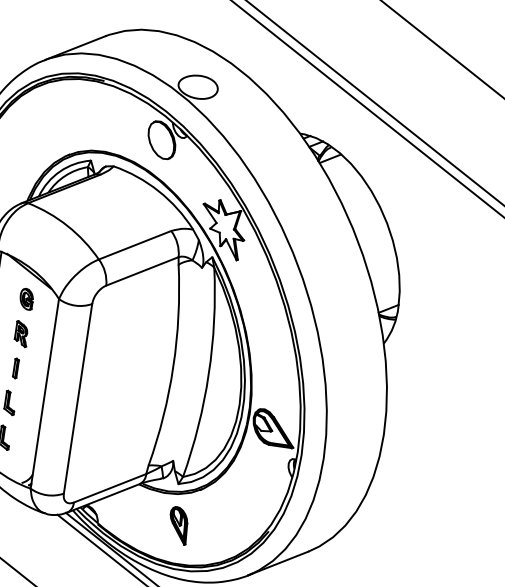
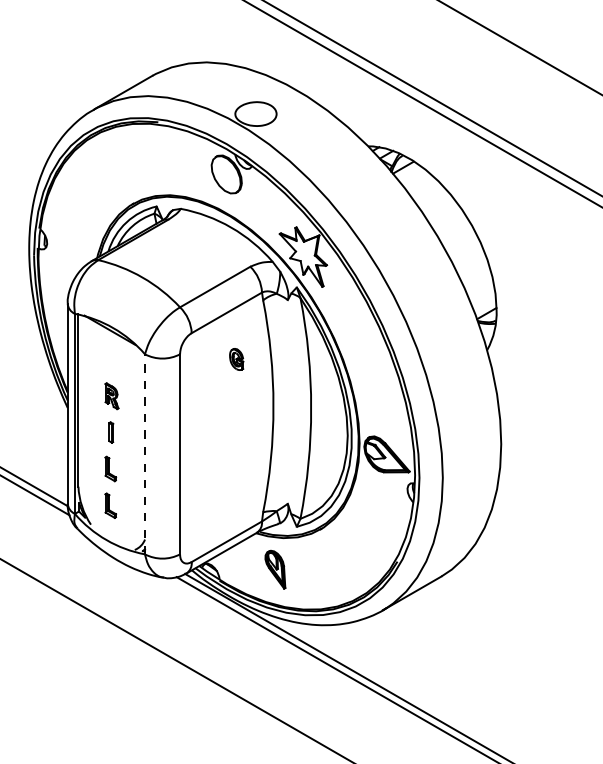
part: (26, 299) -> (236, 359), moved
line: (45, 393) -> (145, 453), solid -> dashed
part: (178, 525) -> (275, 569), moved

